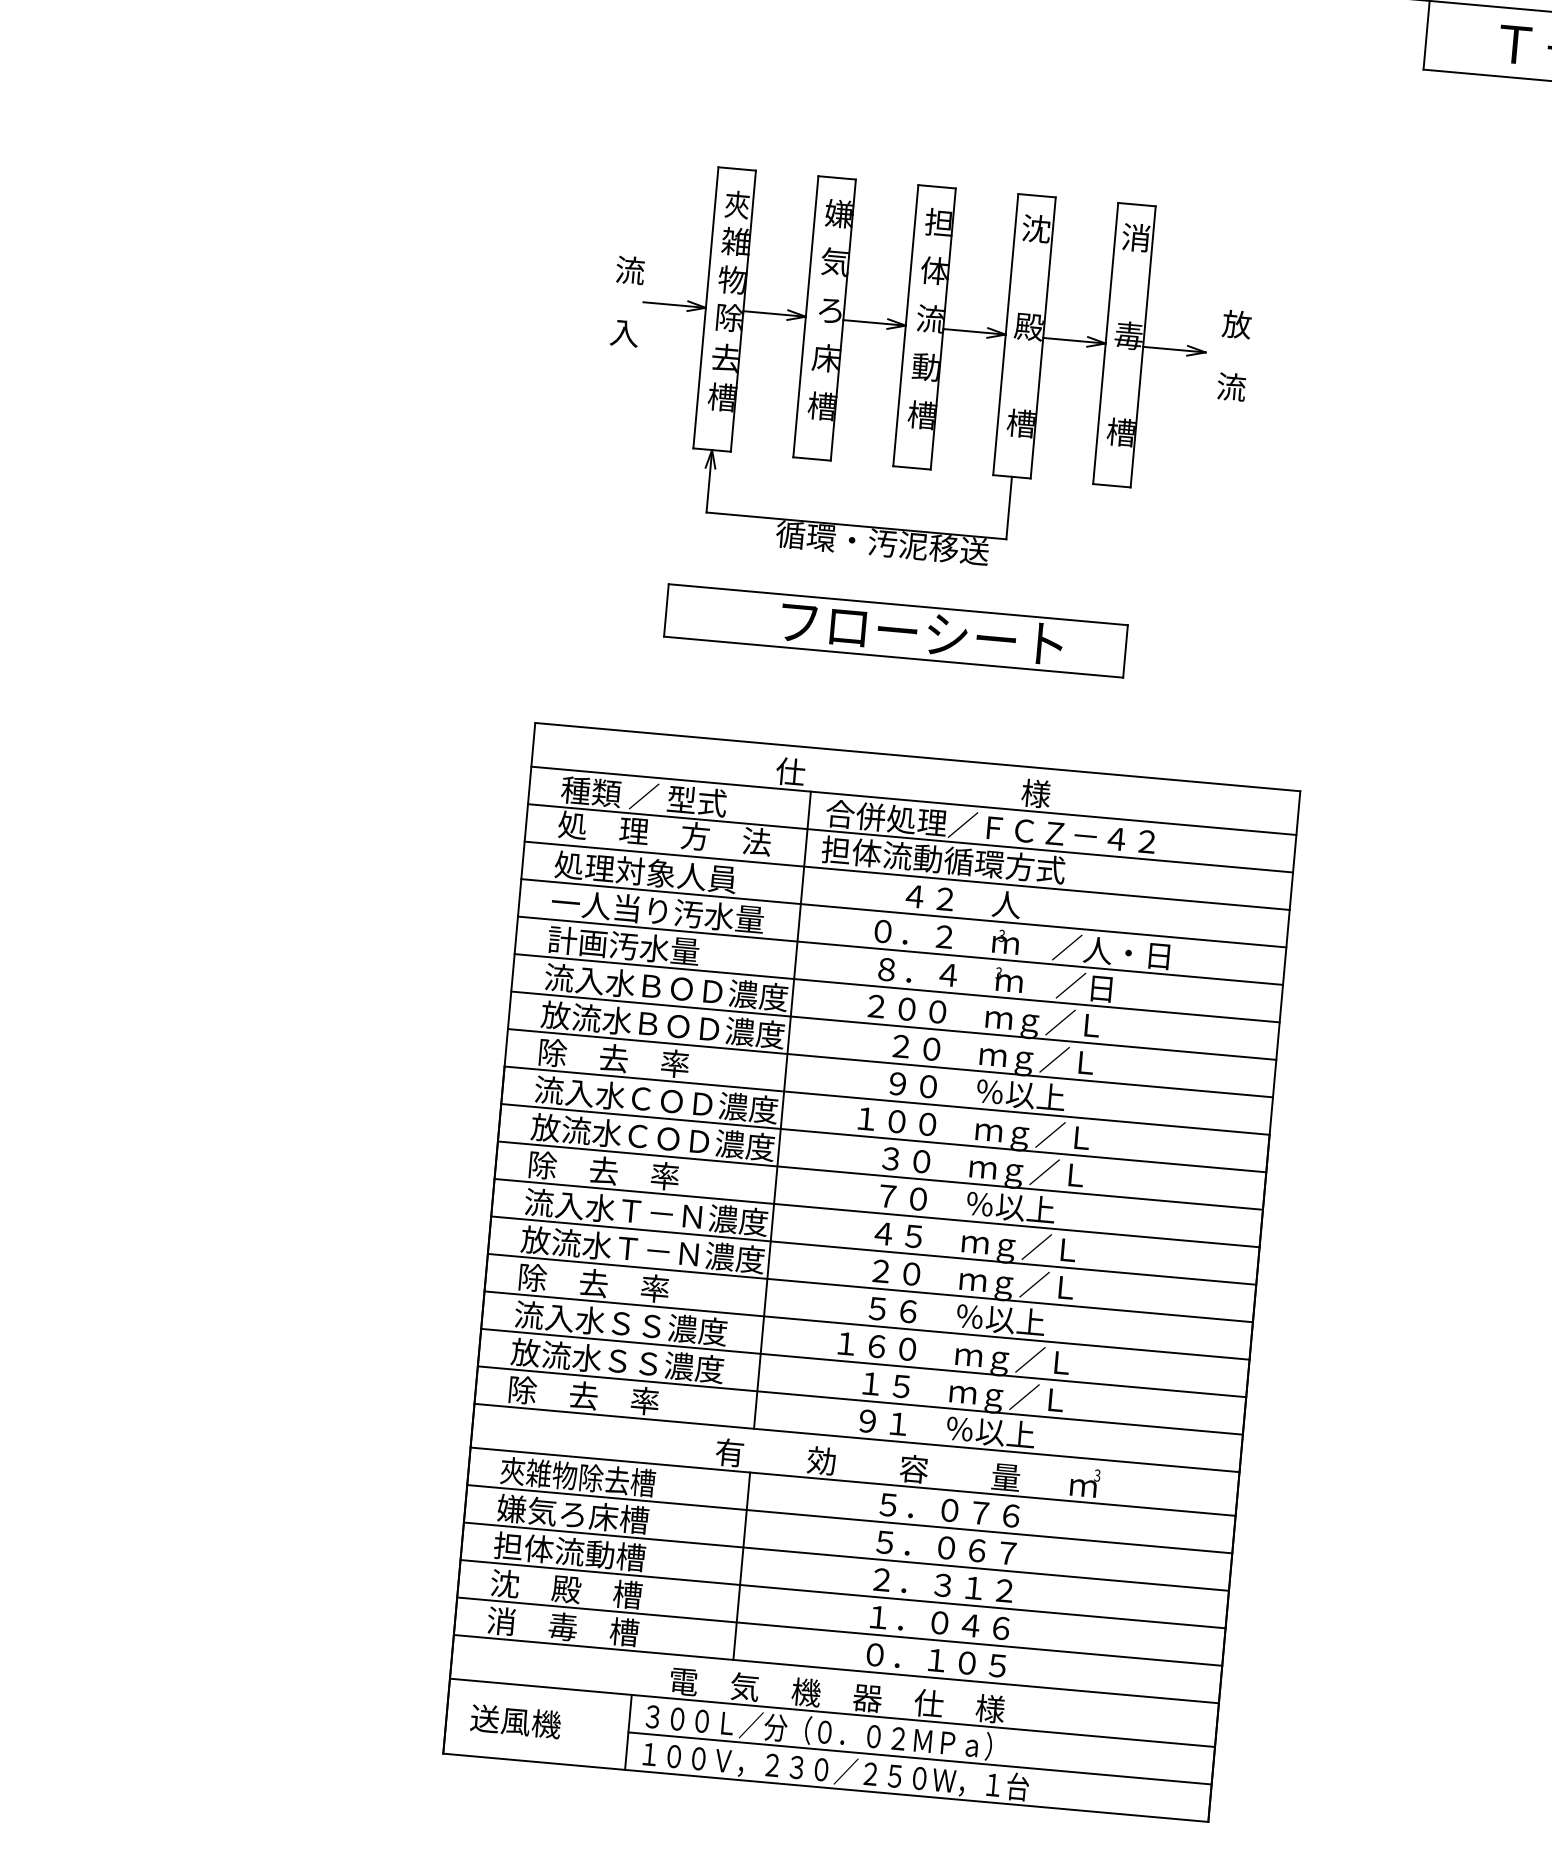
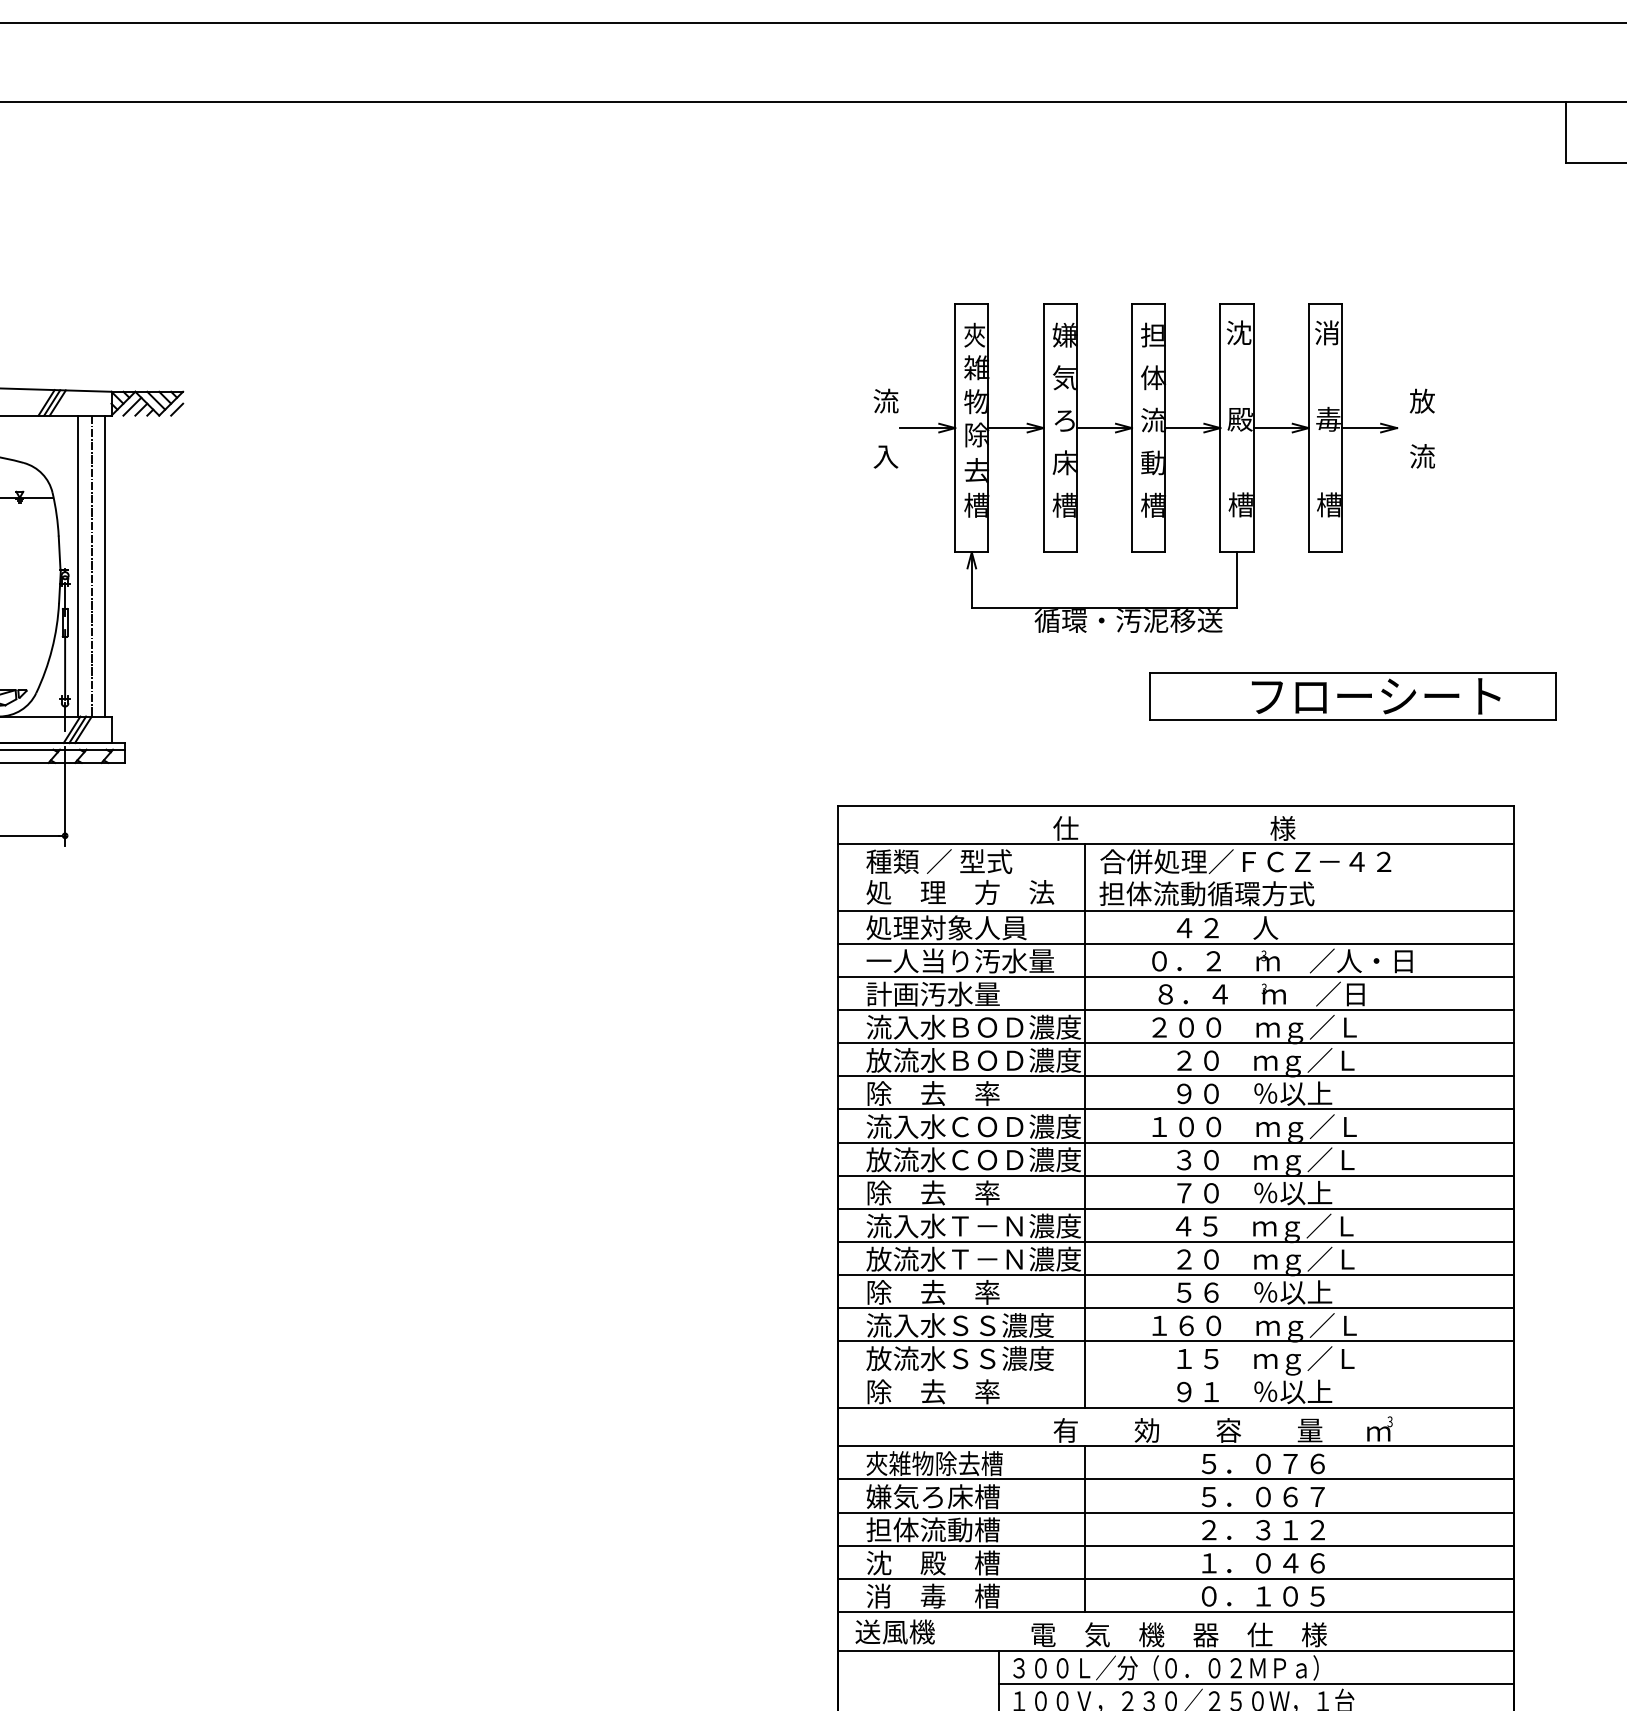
part: (895, 630) -> (1352, 696), moved
line: (910, 838) -> (1176, 877), removed
line: (860, 1400) -> (1176, 1374), removed
text: (515, 1720) -> (894, 1631), moved

